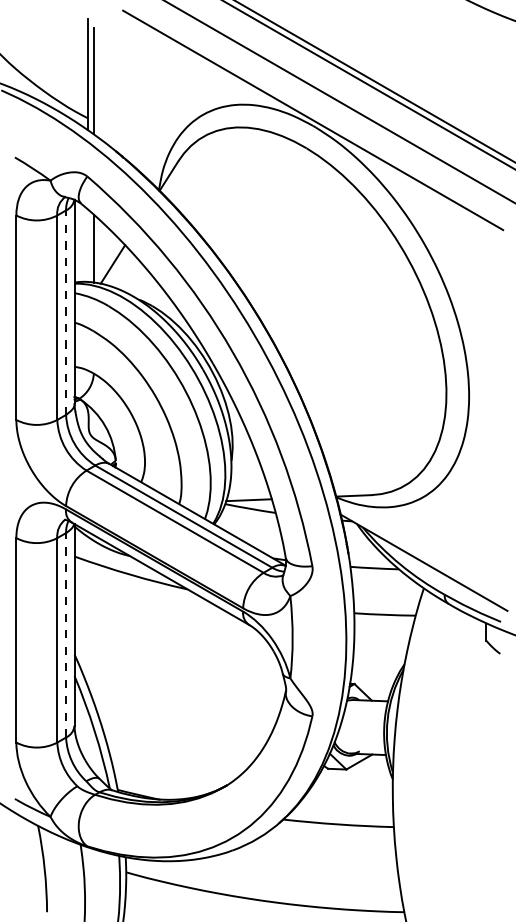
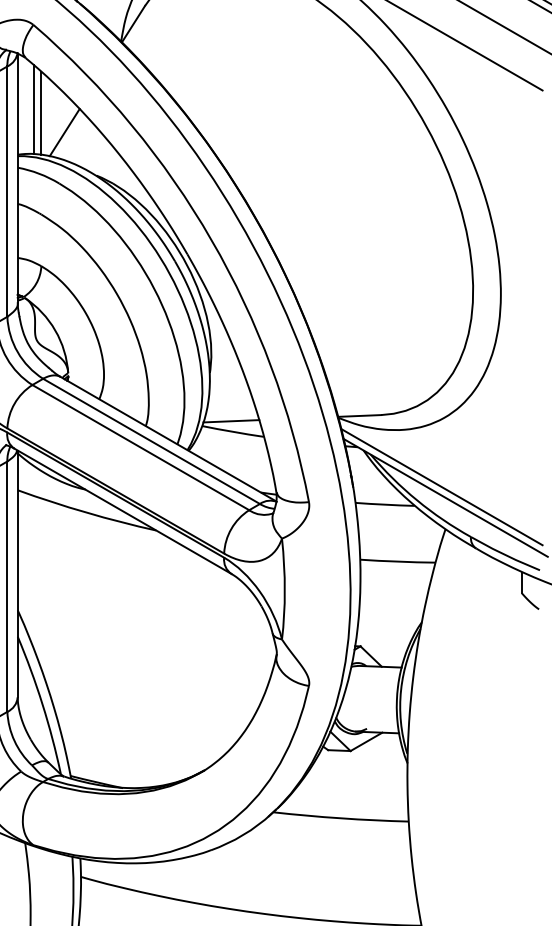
line: (87, 245) -> (33, 109), added
line: (66, 312) -> (7, 191), dashed -> solid
line: (420, 553) -> (441, 486), added
line: (66, 634) -> (7, 585), dashed -> solid

